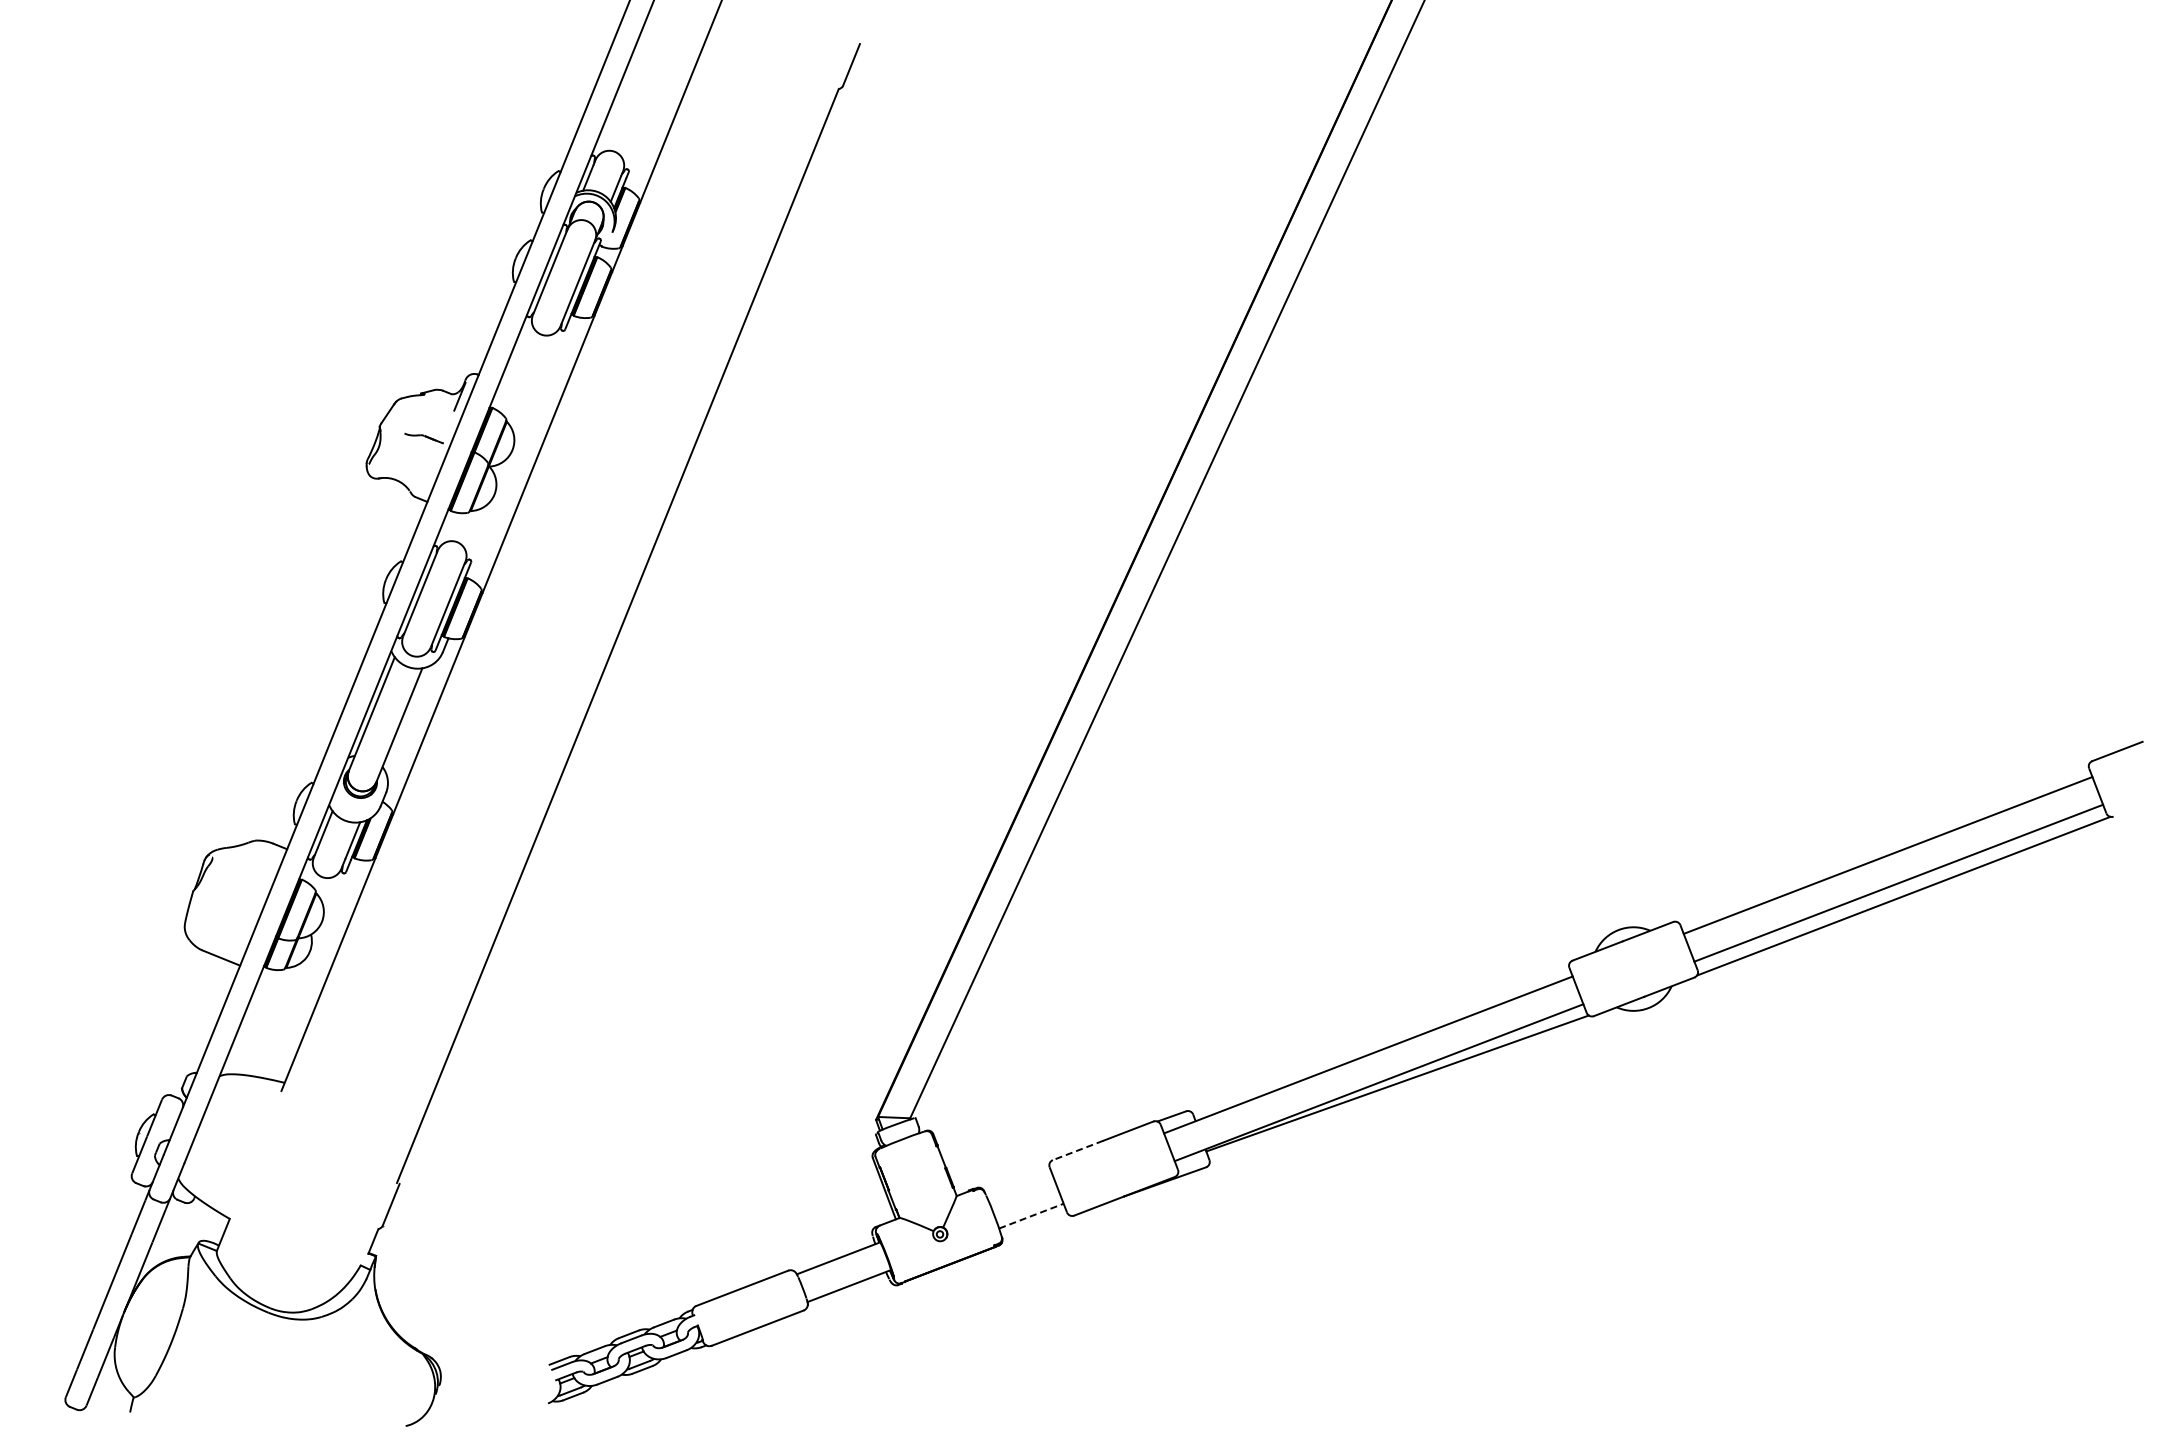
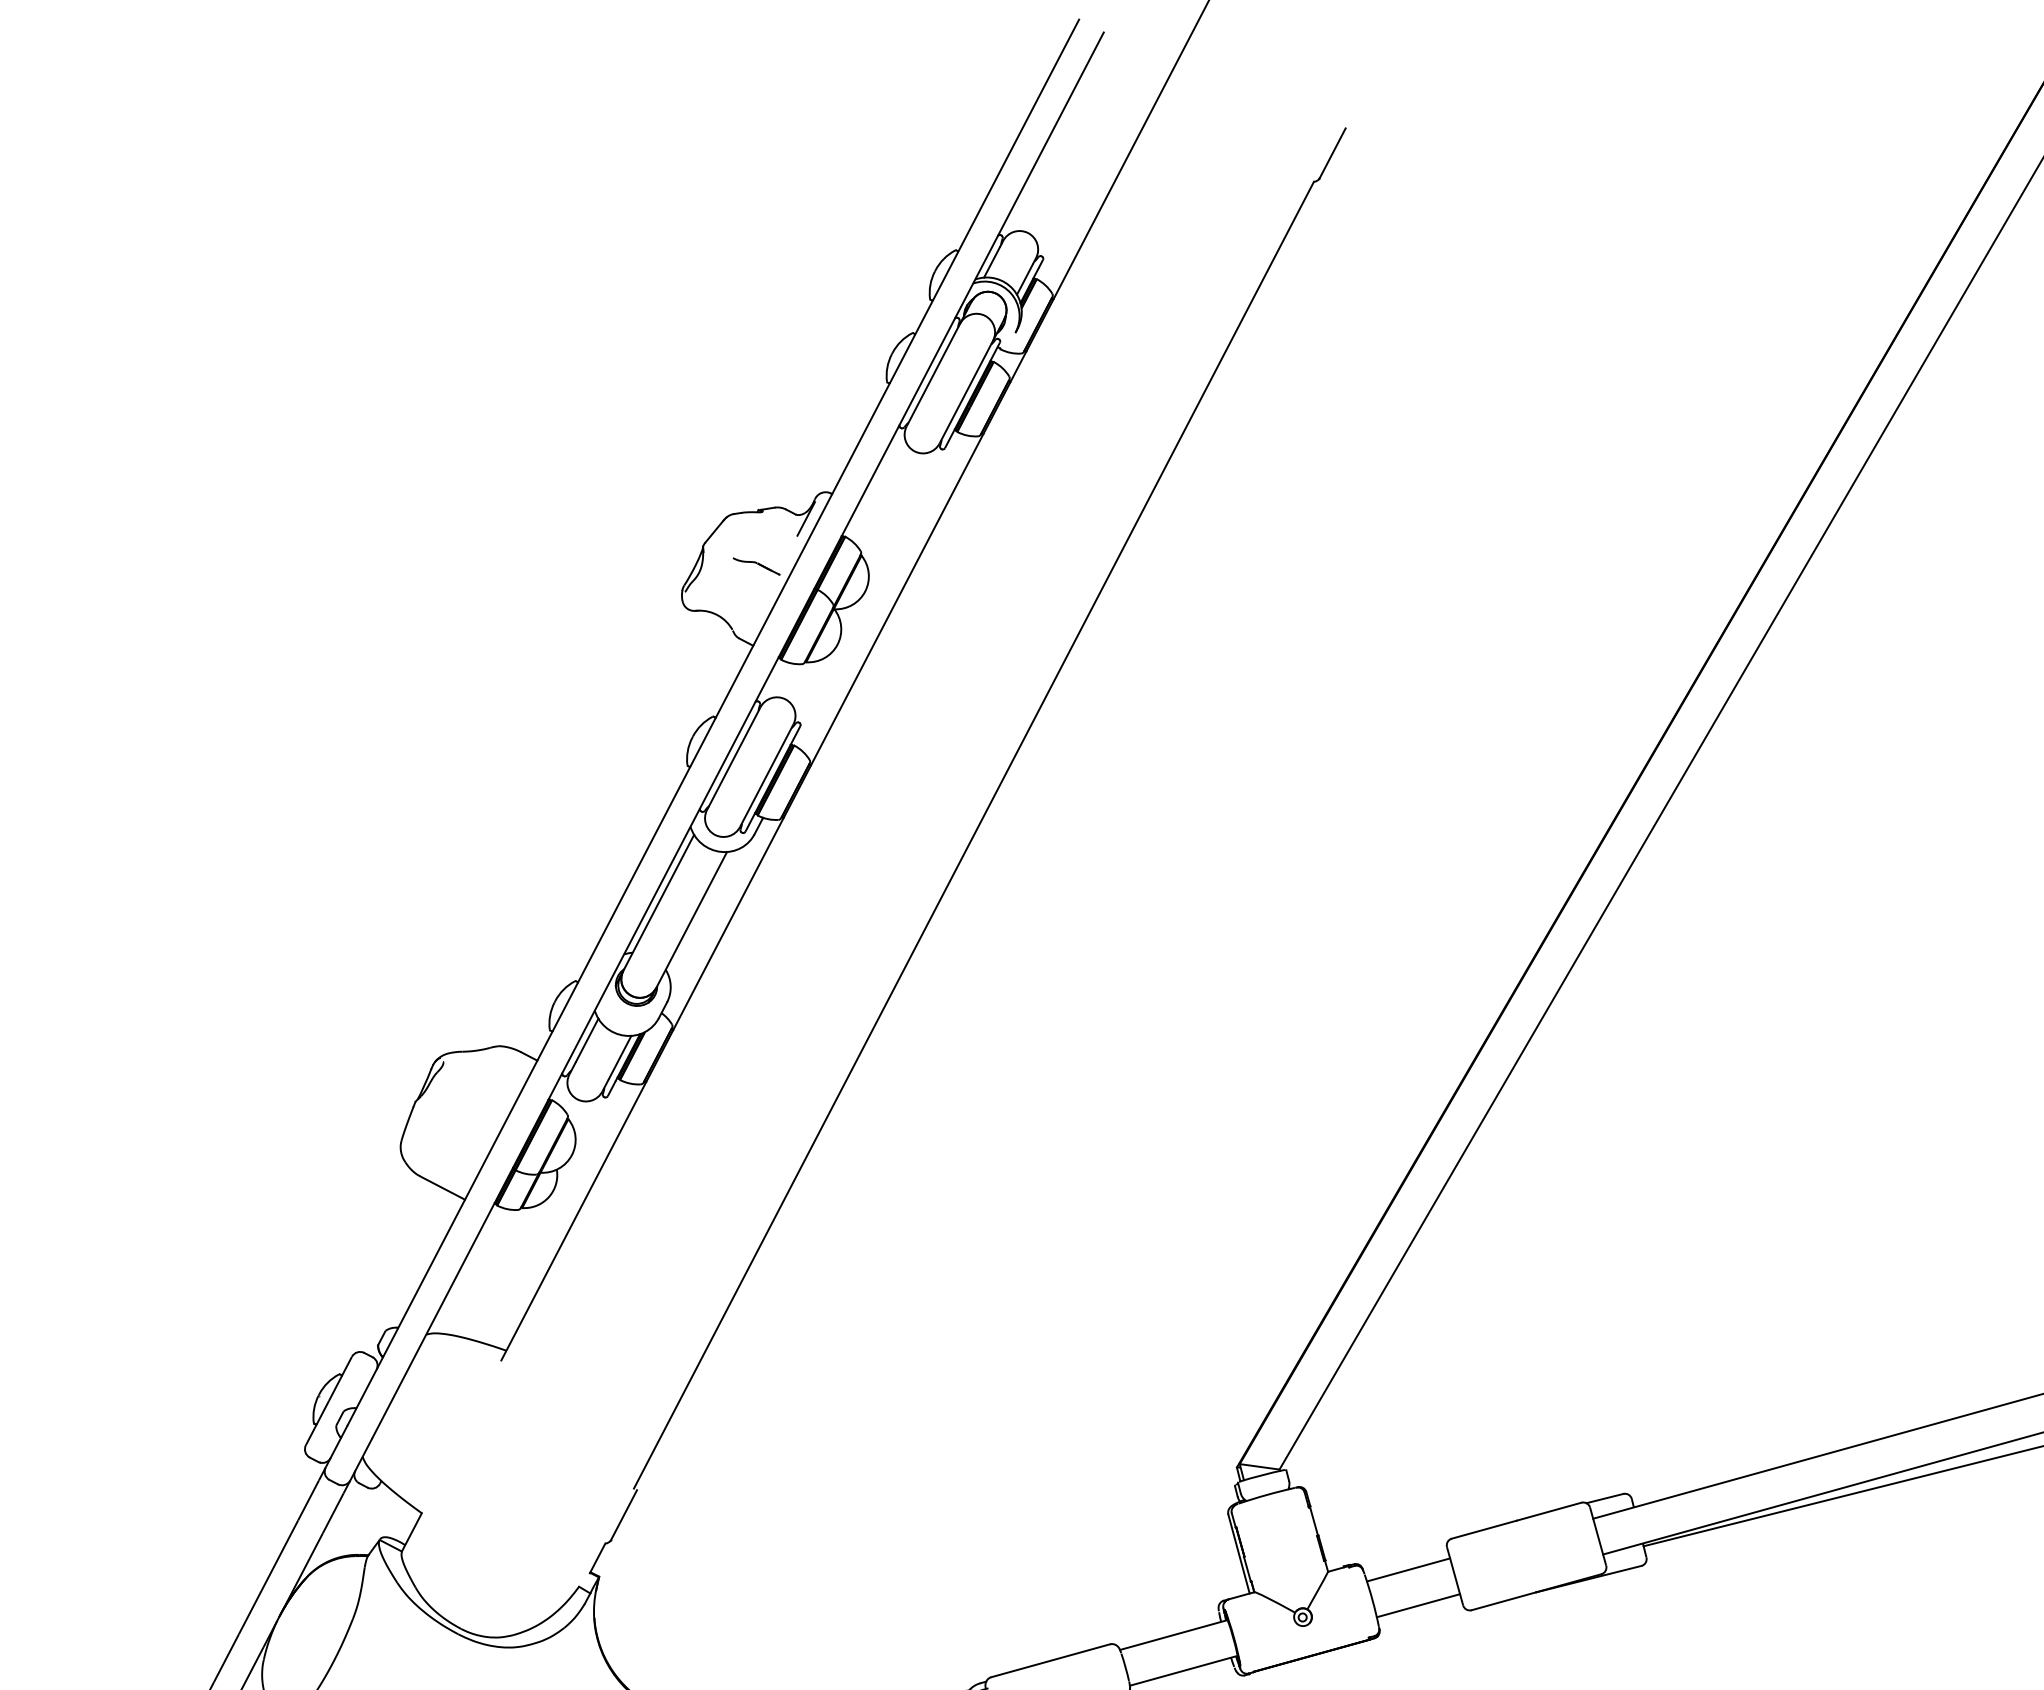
line: (1078, 1150) -> (1484, 1529), dashed -> solid
line: (1020, 1188) -> (1408, 1570), added
line: (1031, 1216) -> (1418, 1606), dashed -> solid

